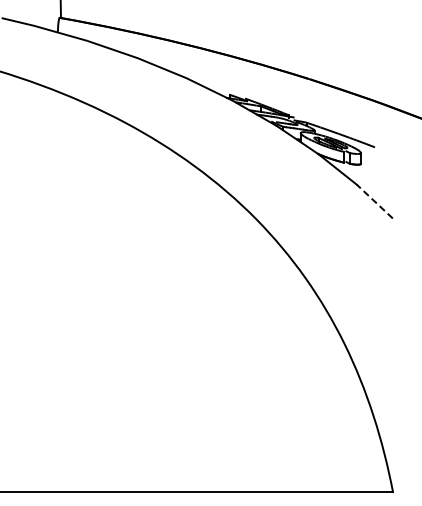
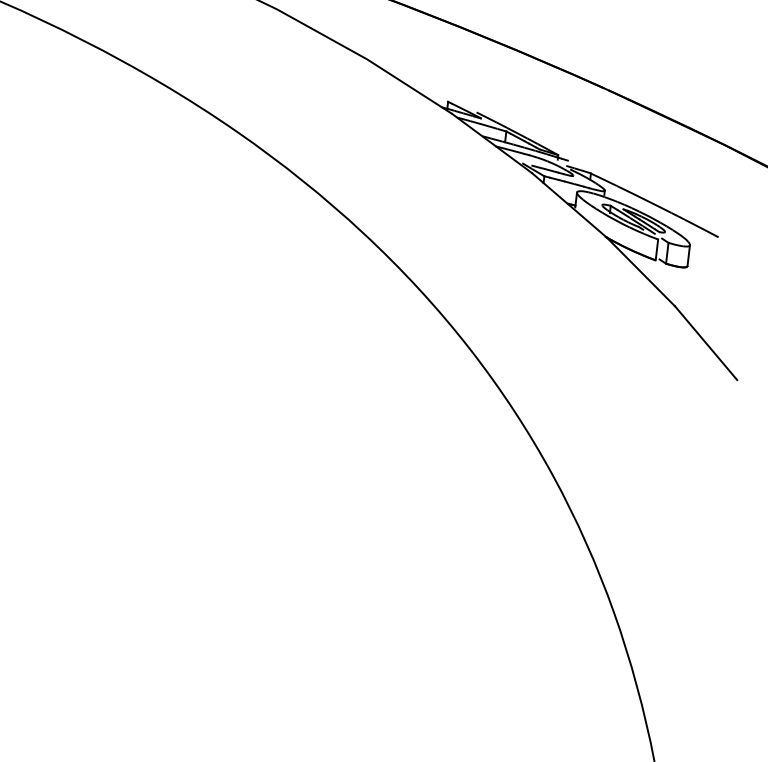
line: (374, 201) -> (705, 342), dashed -> solid

